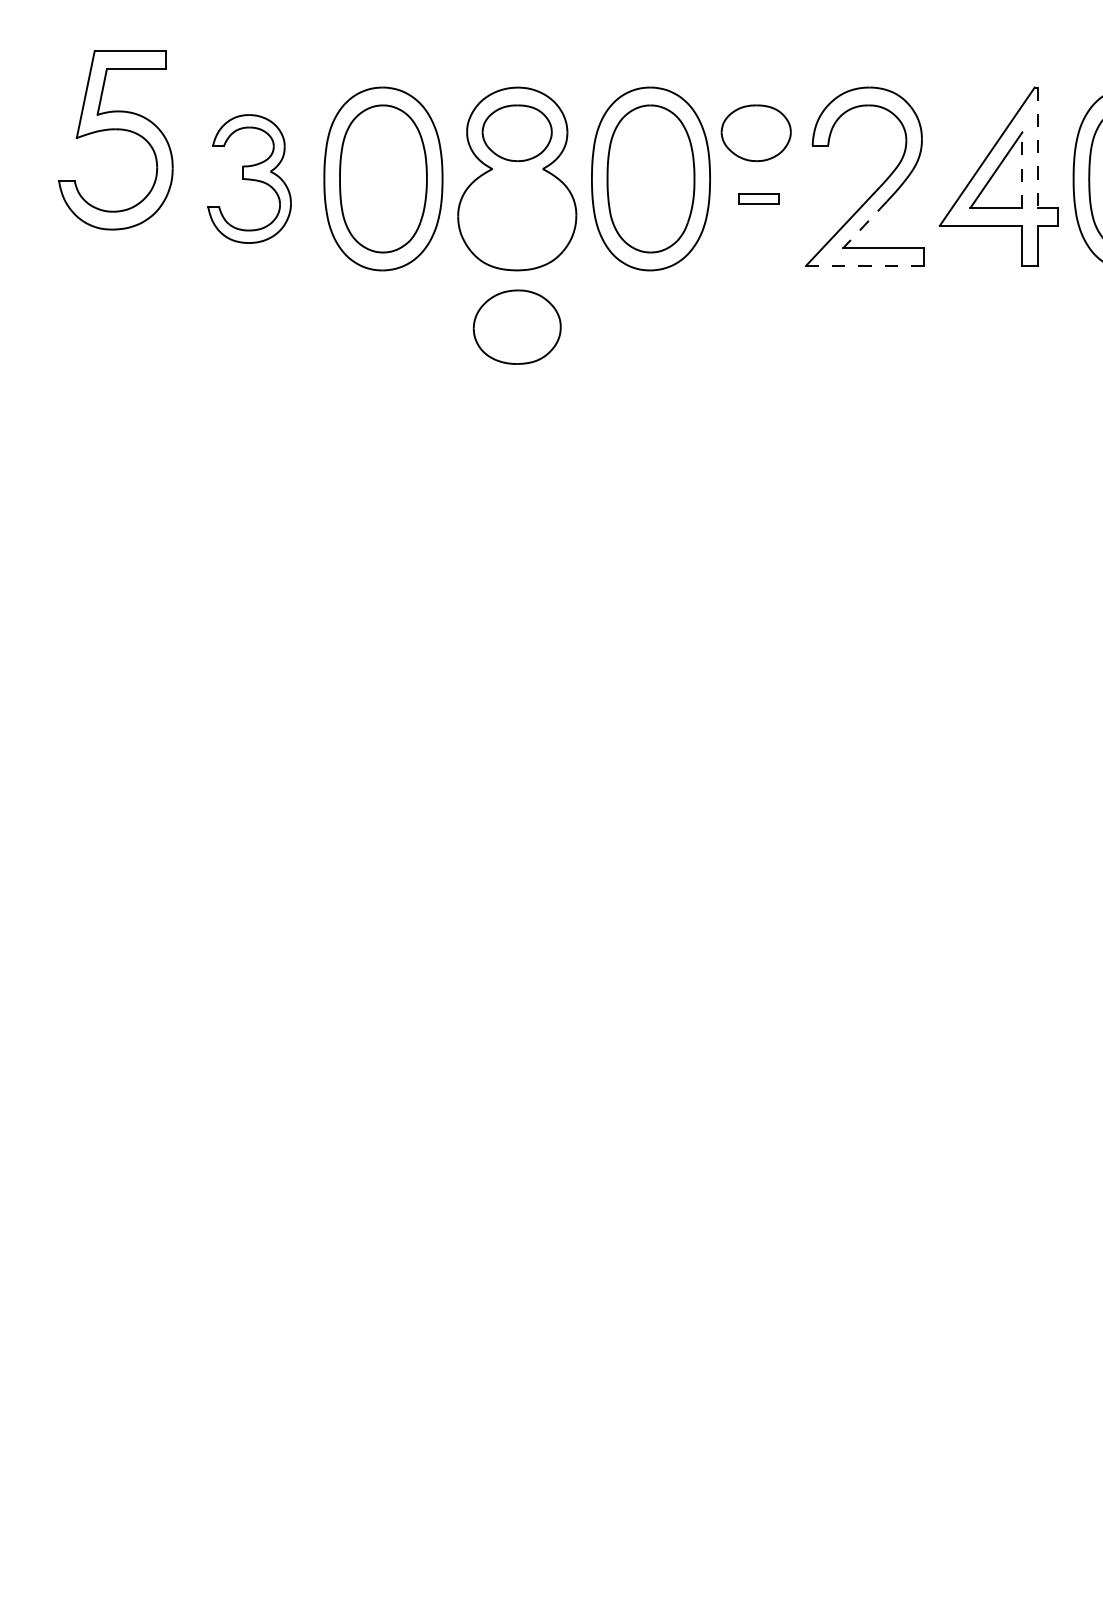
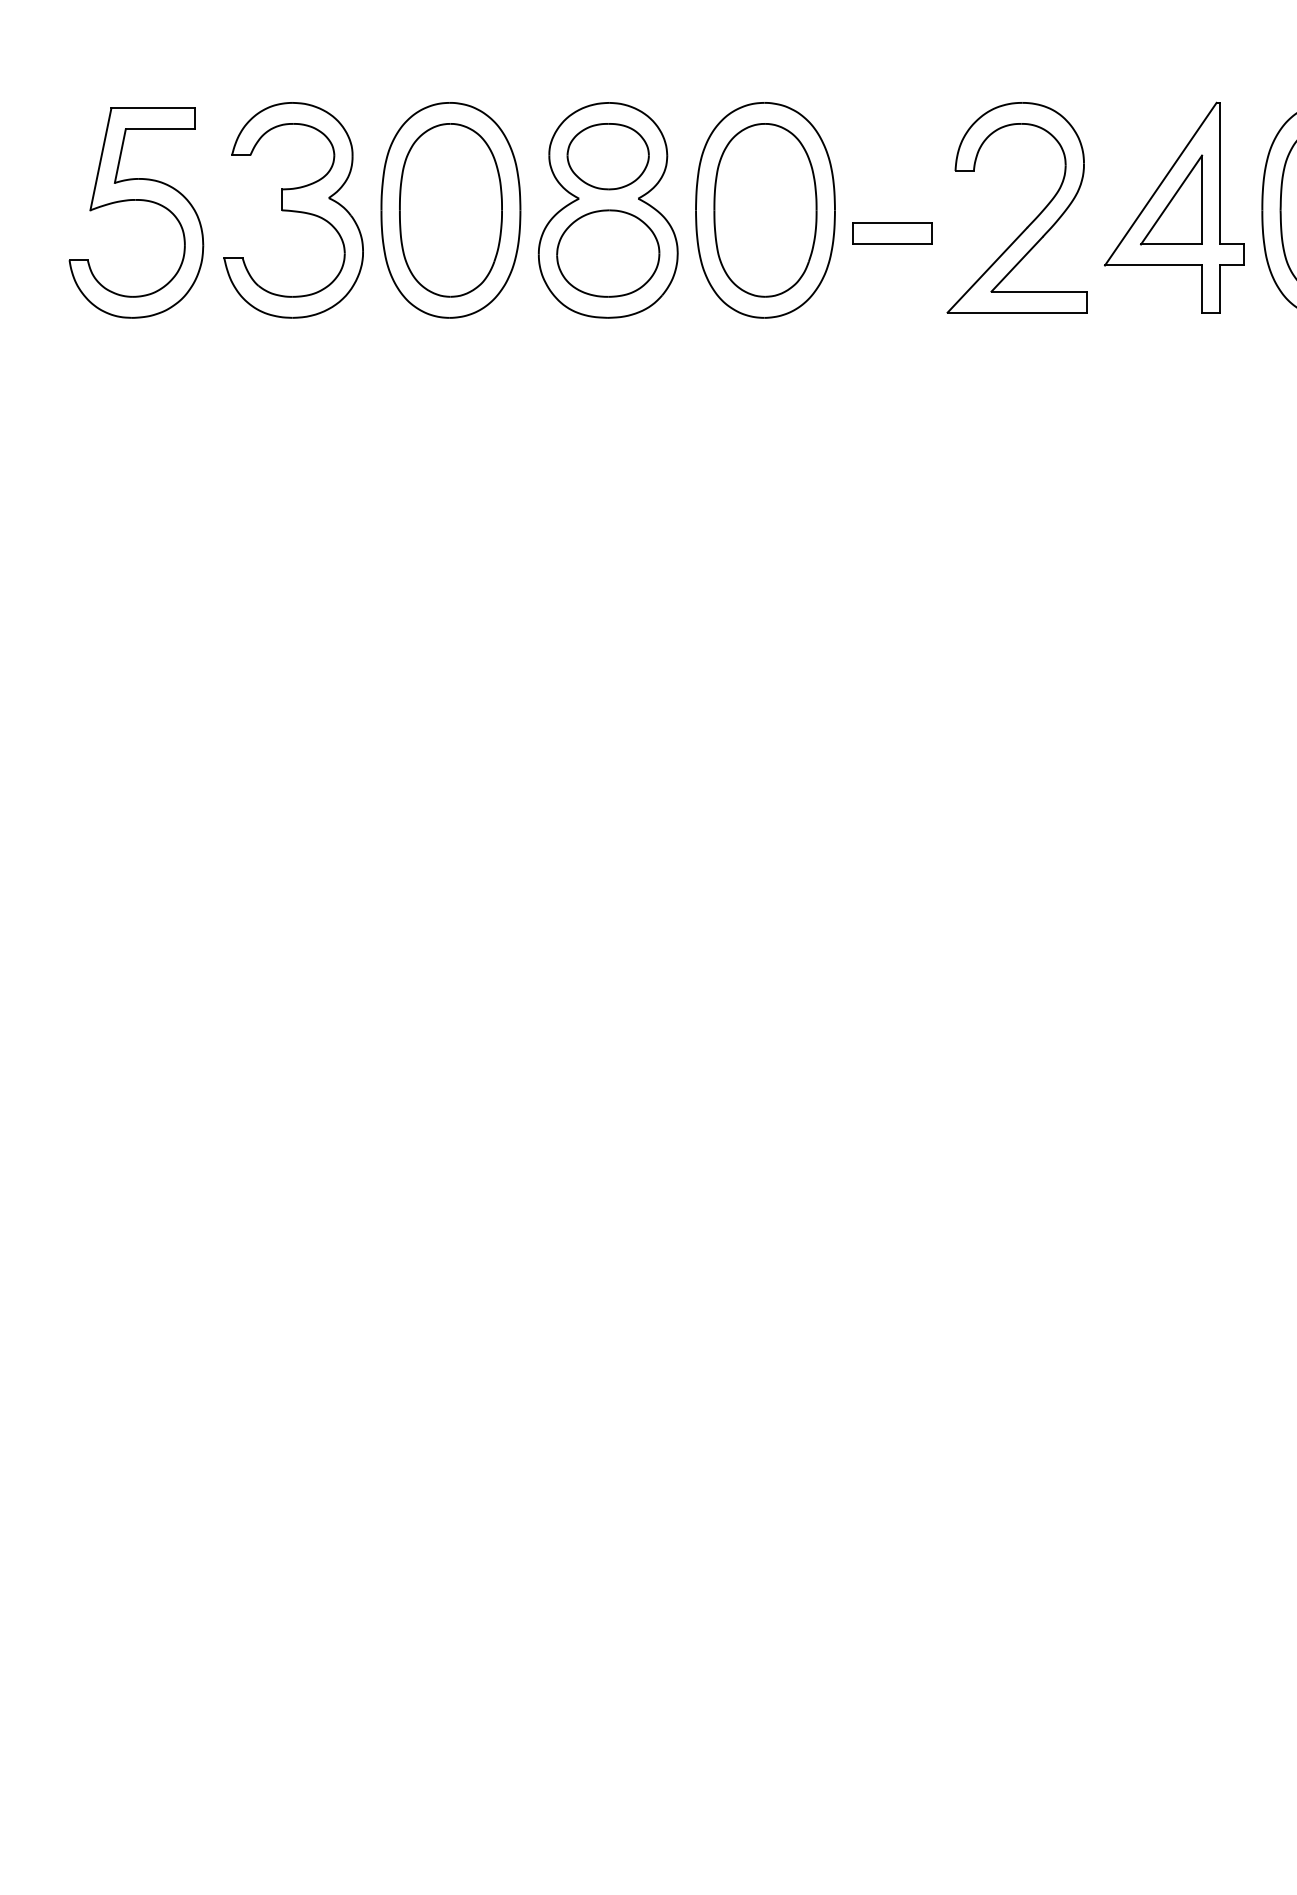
part: (115, 129) -> (136, 200), moved
part: (755, 133) -> (888, 156), removed
line: (1038, 147) -> (1220, 173), dashed -> solid
line: (1022, 169) -> (1202, 199), dashed -> solid
part: (249, 179) -> (293, 210), size x1.43
part: (759, 198) -> (892, 233), size x1.67
line: (864, 225) -> (1016, 264), dashed -> solid
line: (864, 265) -> (1016, 312), dashed -> solid
part: (517, 327) -> (608, 253), moved

